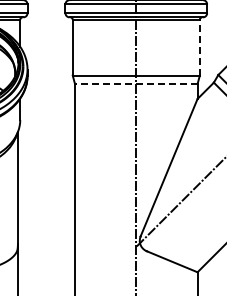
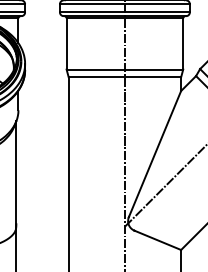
line: (199, 47) -> (182, 43), dashed -> solid
line: (135, 84) -> (124, 77), dashed -> solid

